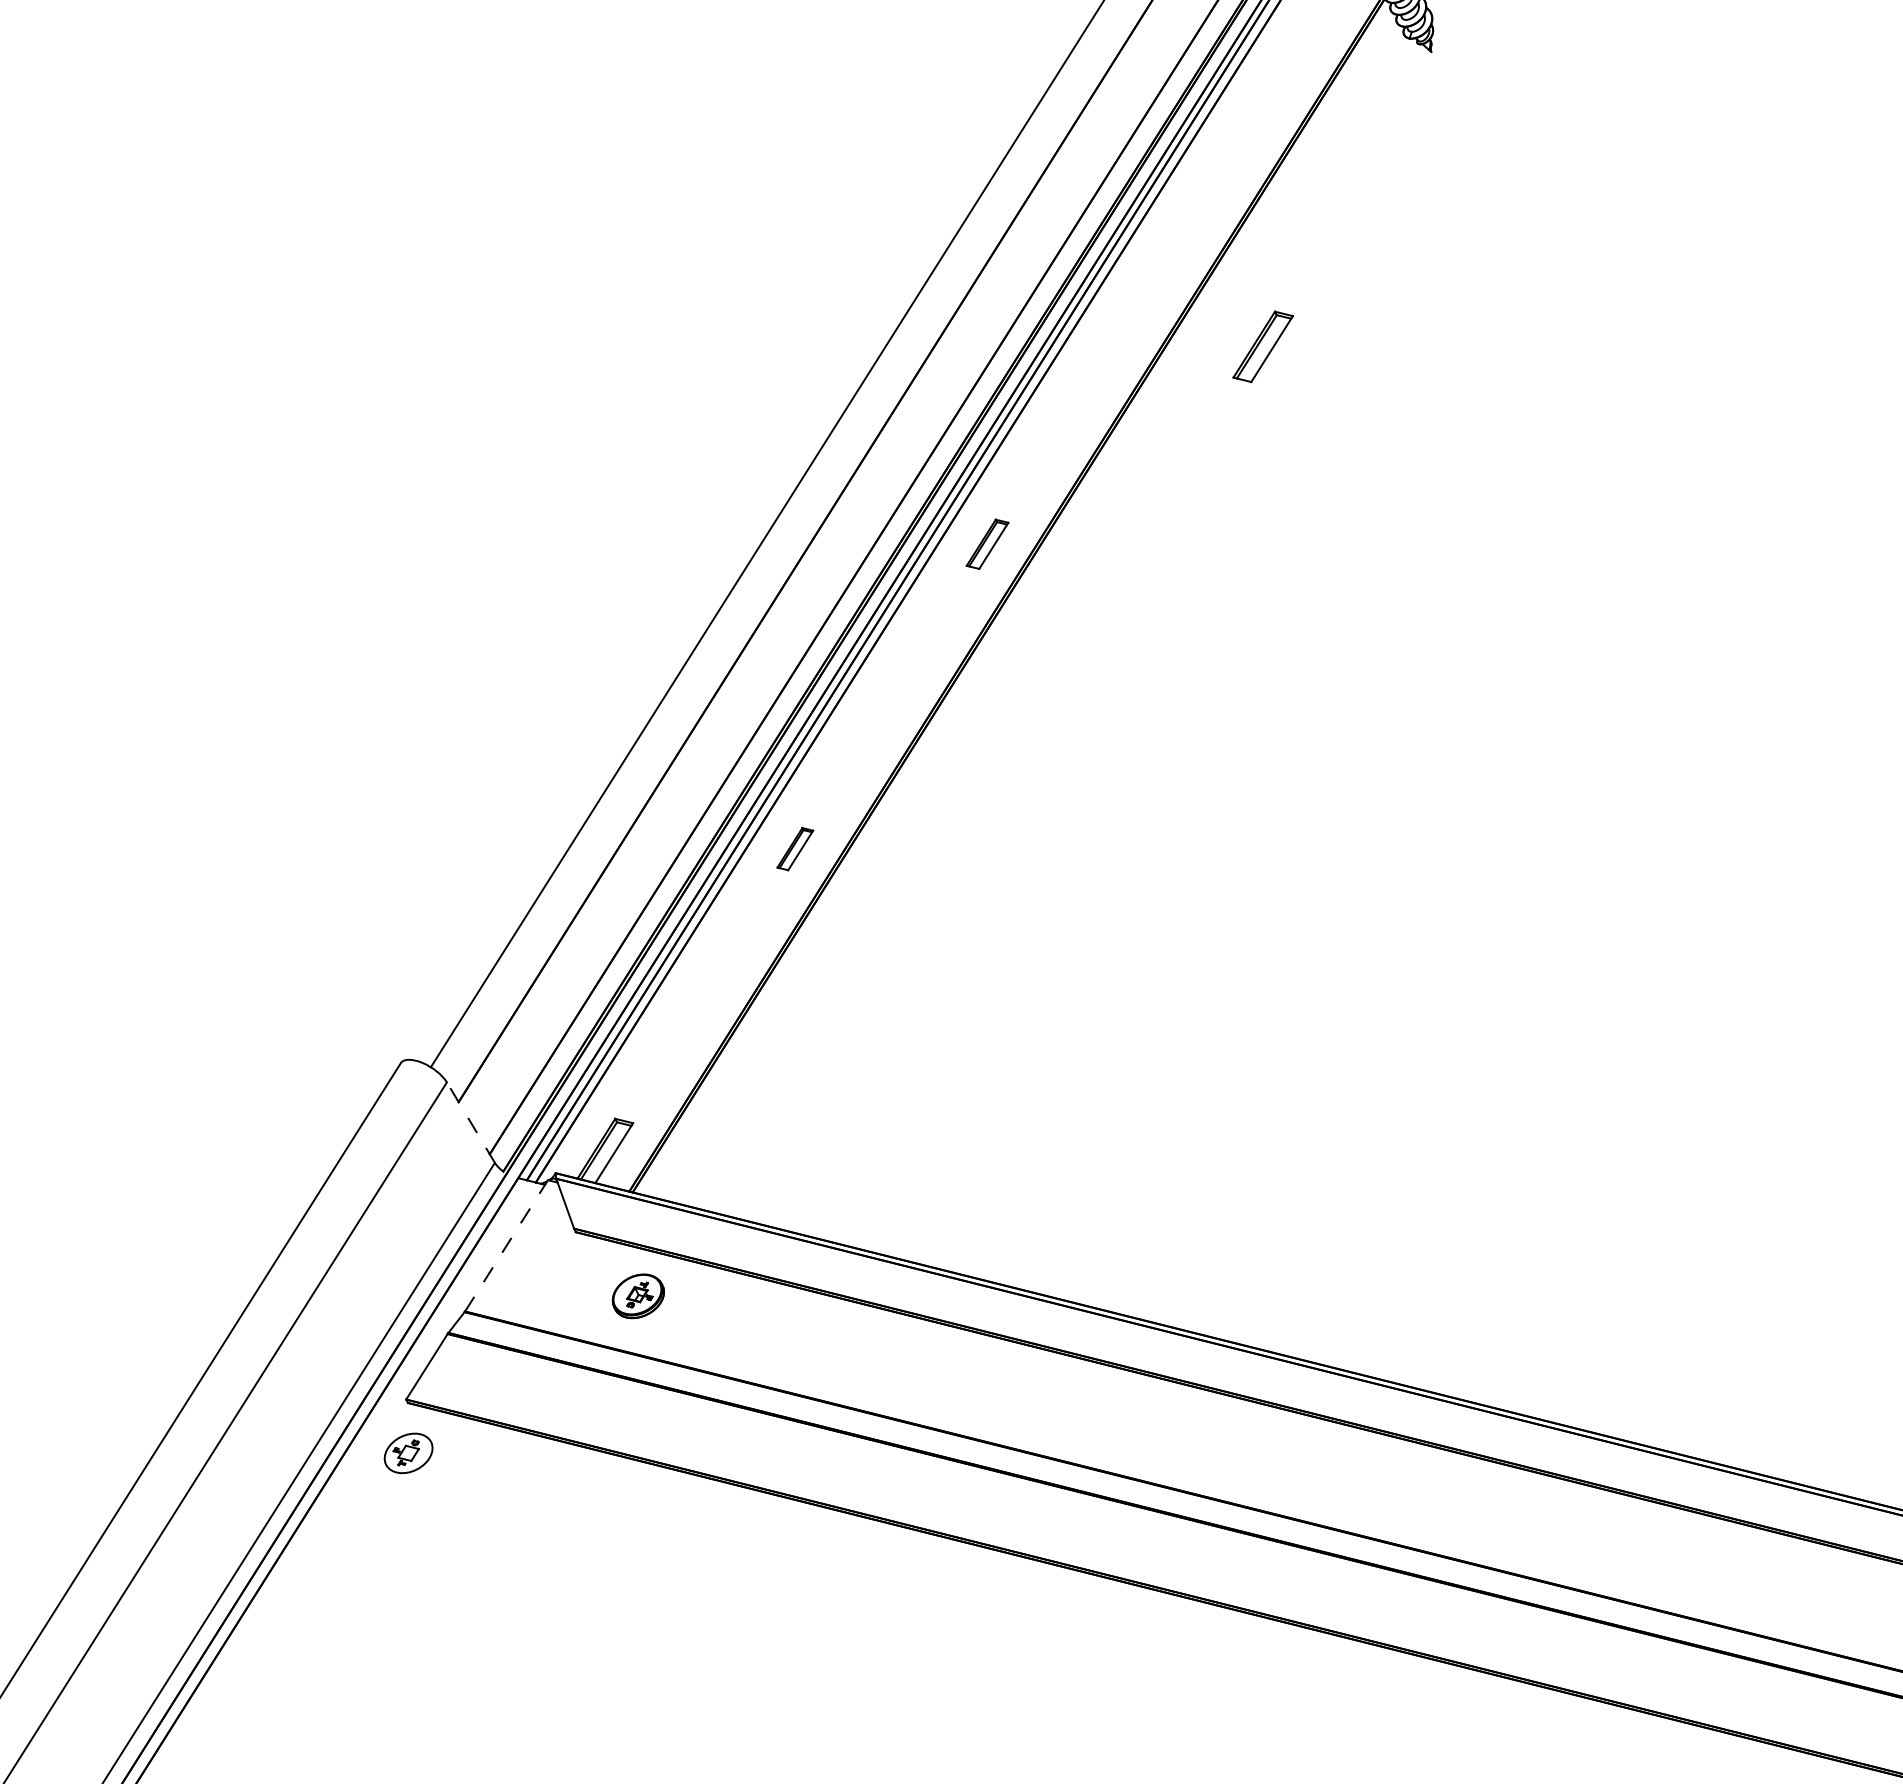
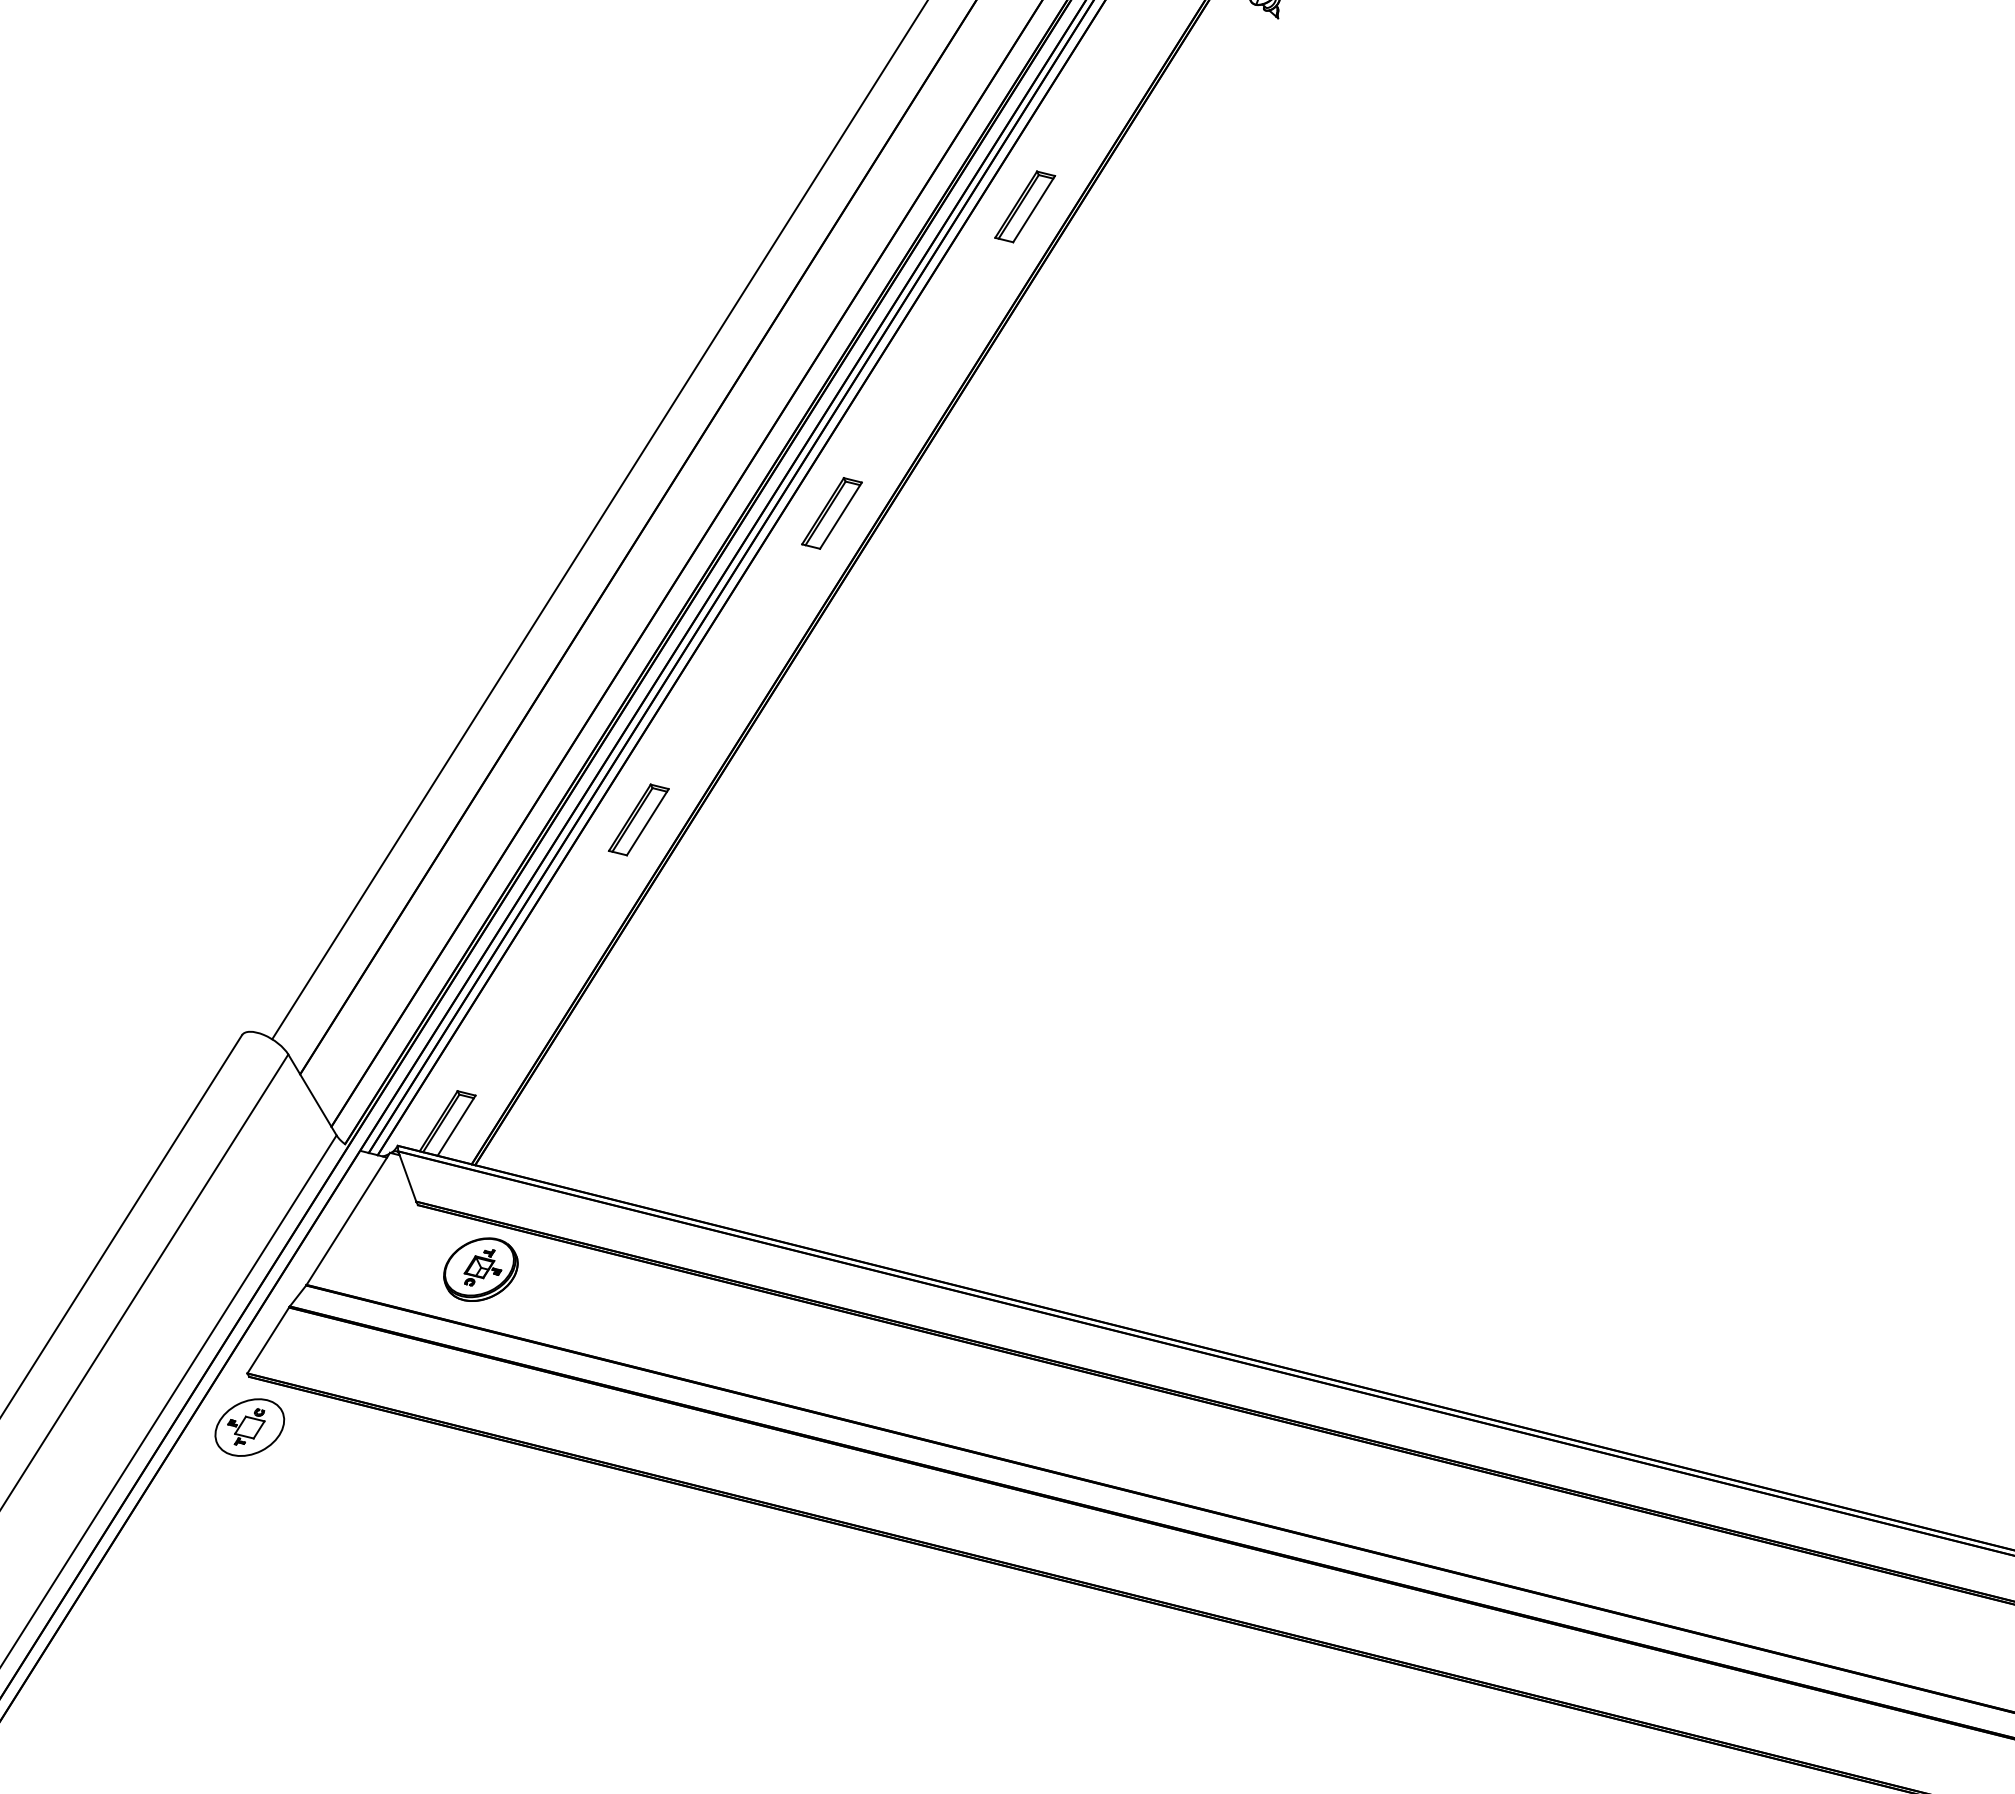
part: (1263, 346) -> (1025, 206), moved
part: (987, 544) -> (831, 513), size x1.43
part: (795, 848) -> (638, 819), size x1.67
line: (470, 1122) -> (312, 1094), dashed -> solid
line: (506, 1245) -> (348, 1218), dashed -> solid
part: (638, 1296) -> (480, 1269), size x1.43
part: (408, 1453) -> (249, 1427), size x1.43

